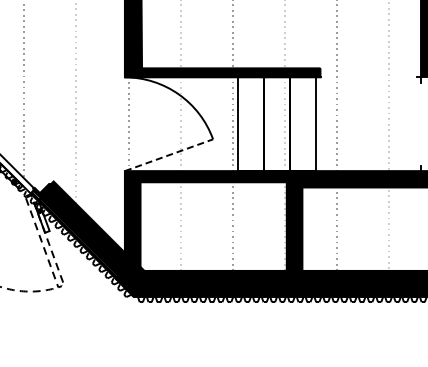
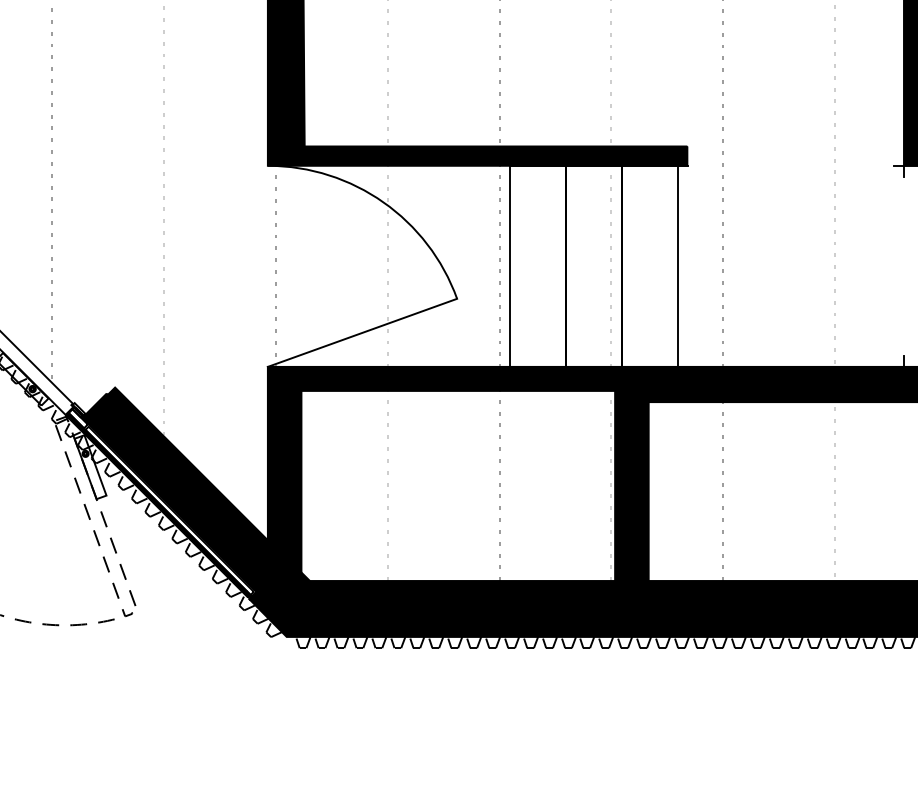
line: (169, 155) -> (363, 333), dashed -> solid

